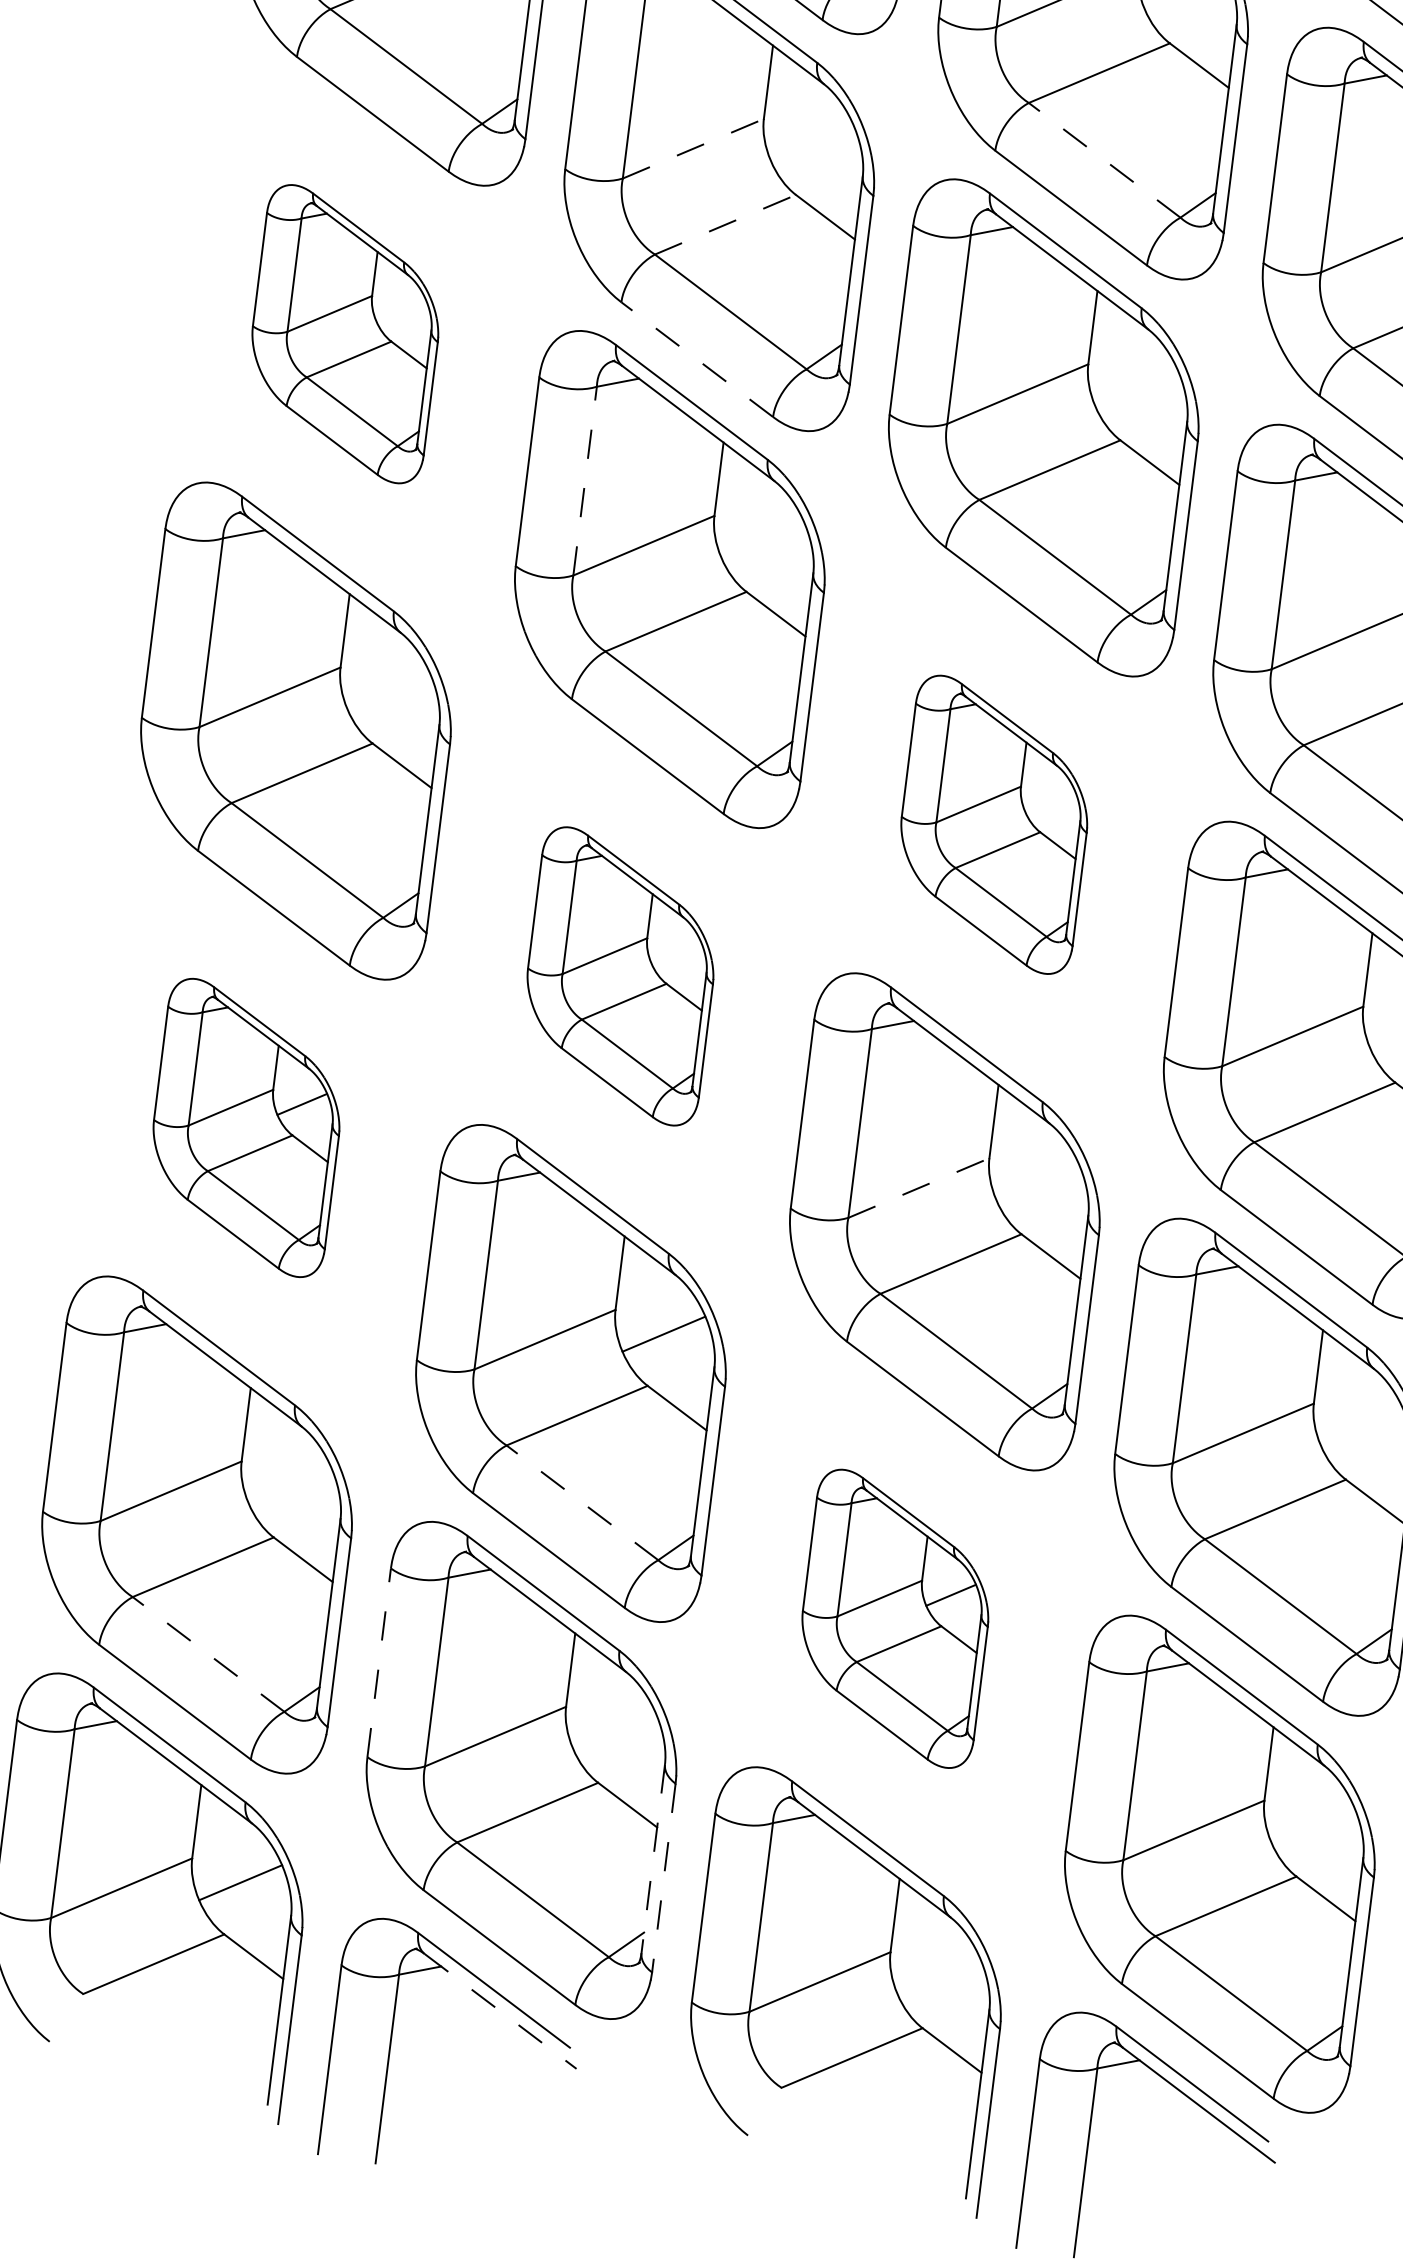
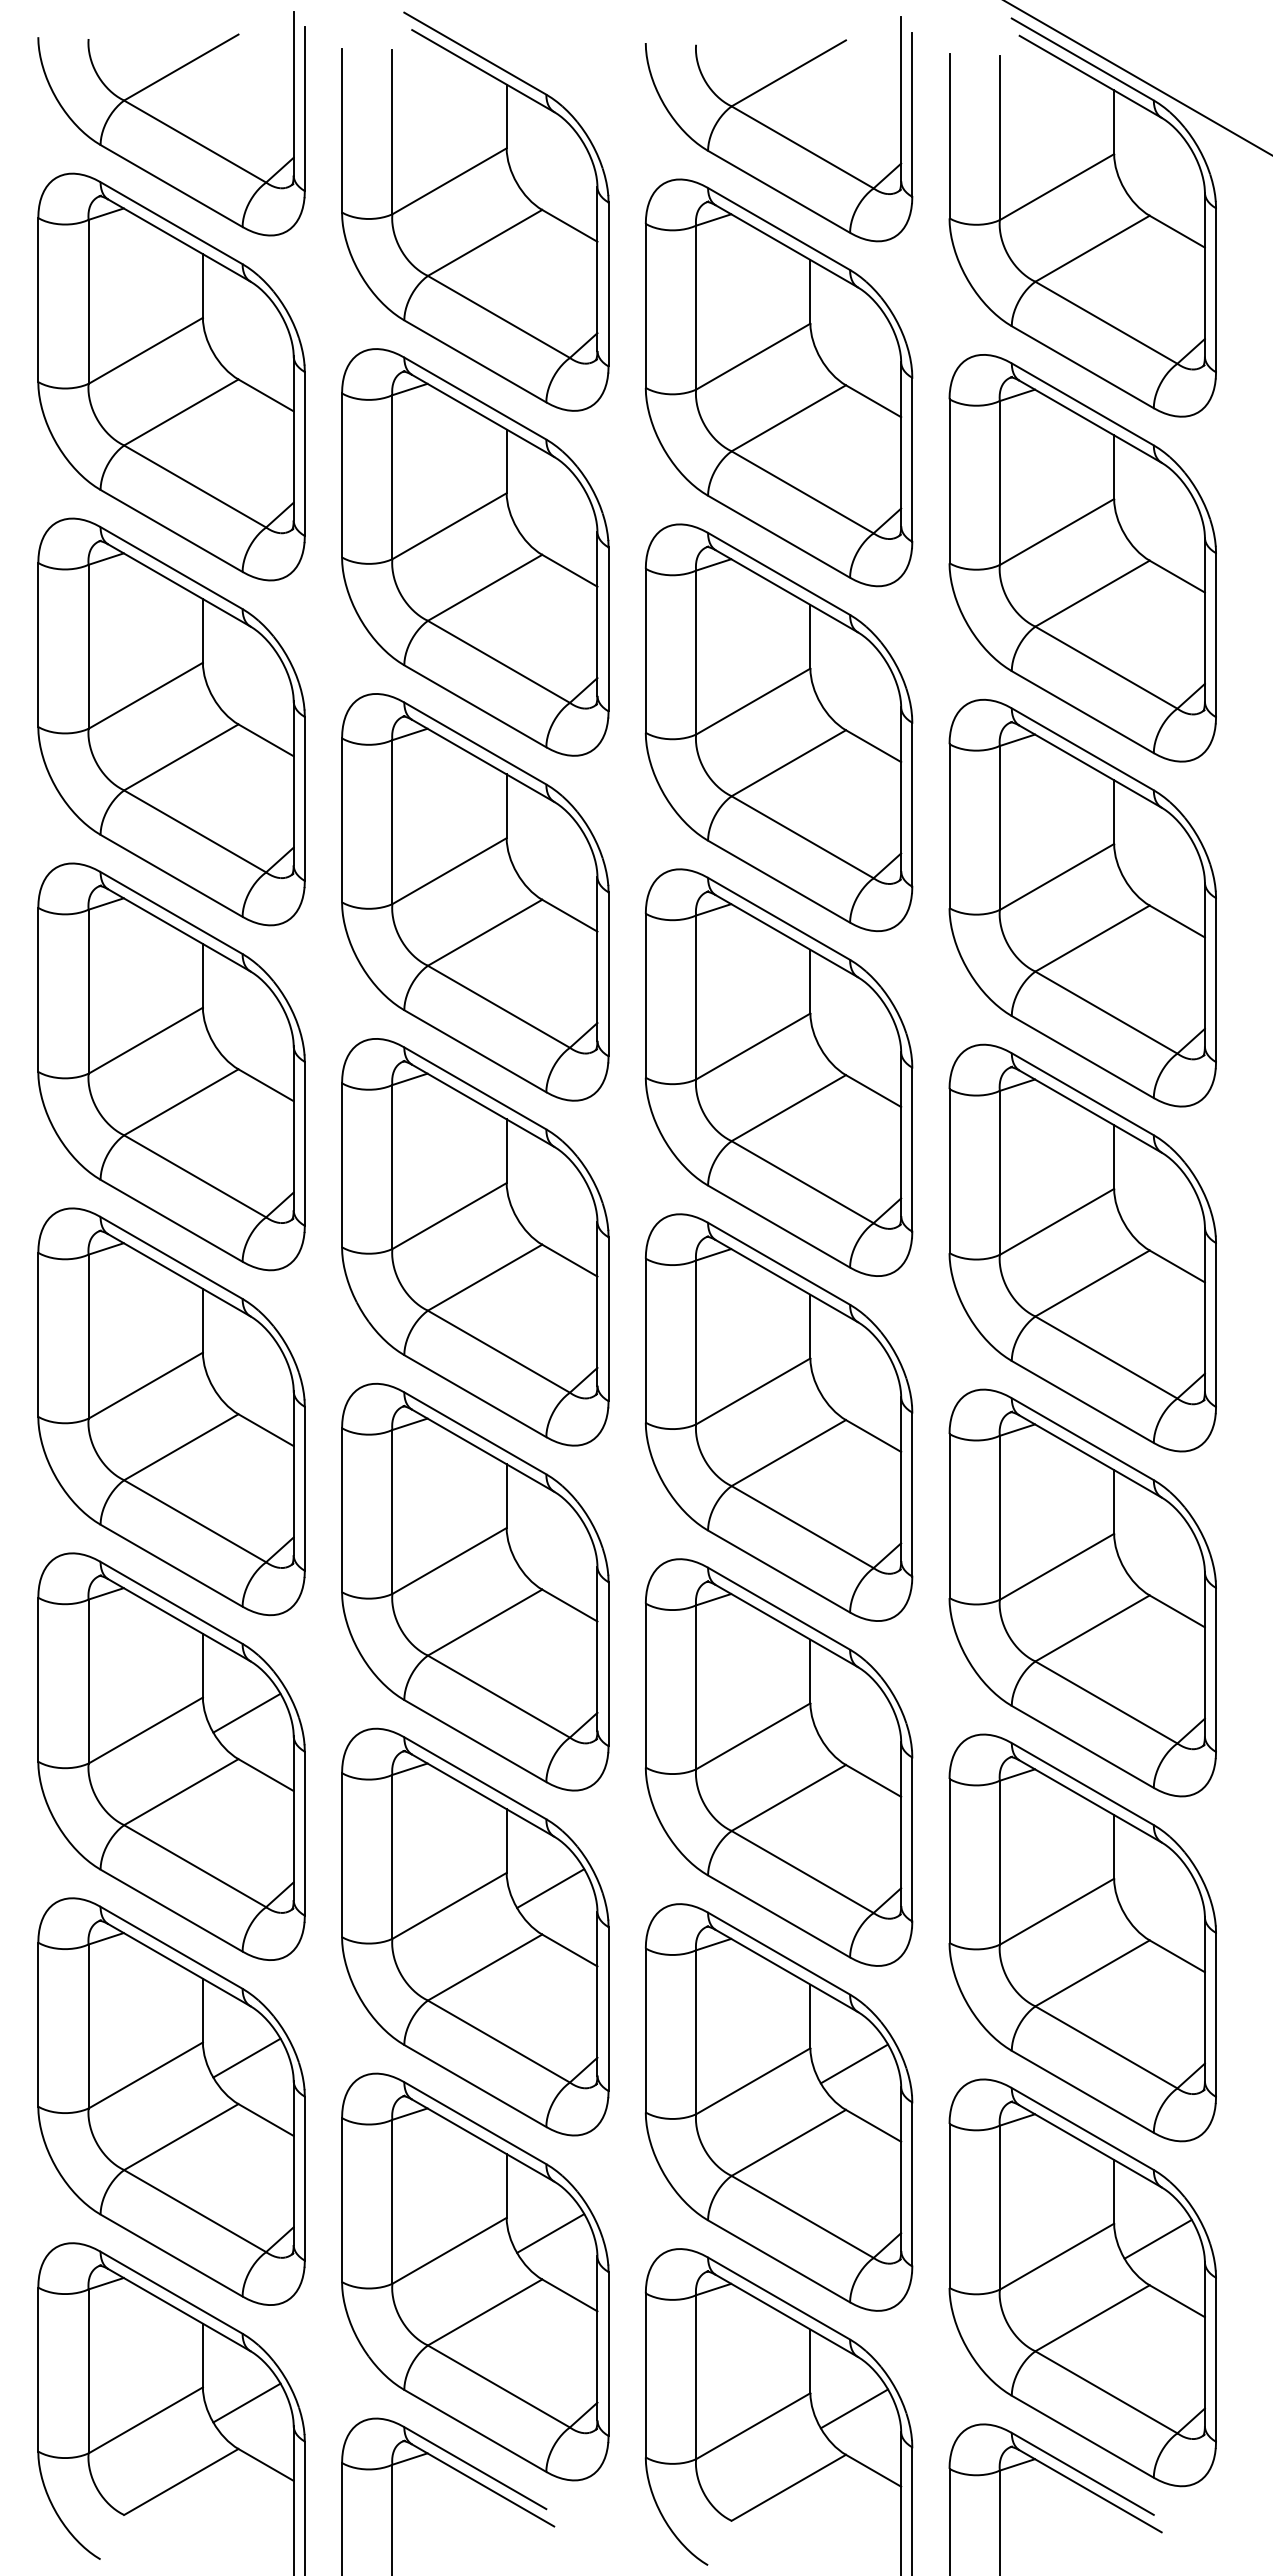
line: (693, 147) -> (449, 870), dashed -> solid
line: (1104, 160) -> (802, 837), dashed -> solid
line: (725, 224) -> (485, 932), dashed -> solid
part: (345, 333) -> (171, 1066), size x1.67
line: (697, 359) -> (475, 1051), dashed -> solid
line: (585, 481) -> (392, 1167), dashed -> solid
part: (993, 824) -> (778, 1417), size x1.67
part: (620, 975) -> (475, 1586), size x1.67
part: (246, 1127) -> (171, 1756), size x1.67
line: (919, 1188) -> (753, 1736), dashed -> solid
line: (289, 1484) -> (246, 2057), added
line: (581, 1502) -> (498, 2041), dashed -> solid
part: (894, 1618) -> (778, 2107), size x1.67
line: (208, 1654) -> (195, 2211), dashed -> solid
line: (379, 1663) -> (342, 2200), dashed -> solid
line: (614, 1731) -> (550, 2233), added
line: (1312, 1825) -> (1157, 2239), added
line: (653, 1858) -> (597, 2338), dashed -> solid
line: (663, 1877) -> (608, 2353), dashed -> solid
line: (937, 1975) -> (853, 2408), added
line: (501, 2011) -> (483, 2485), dashed -> solid

